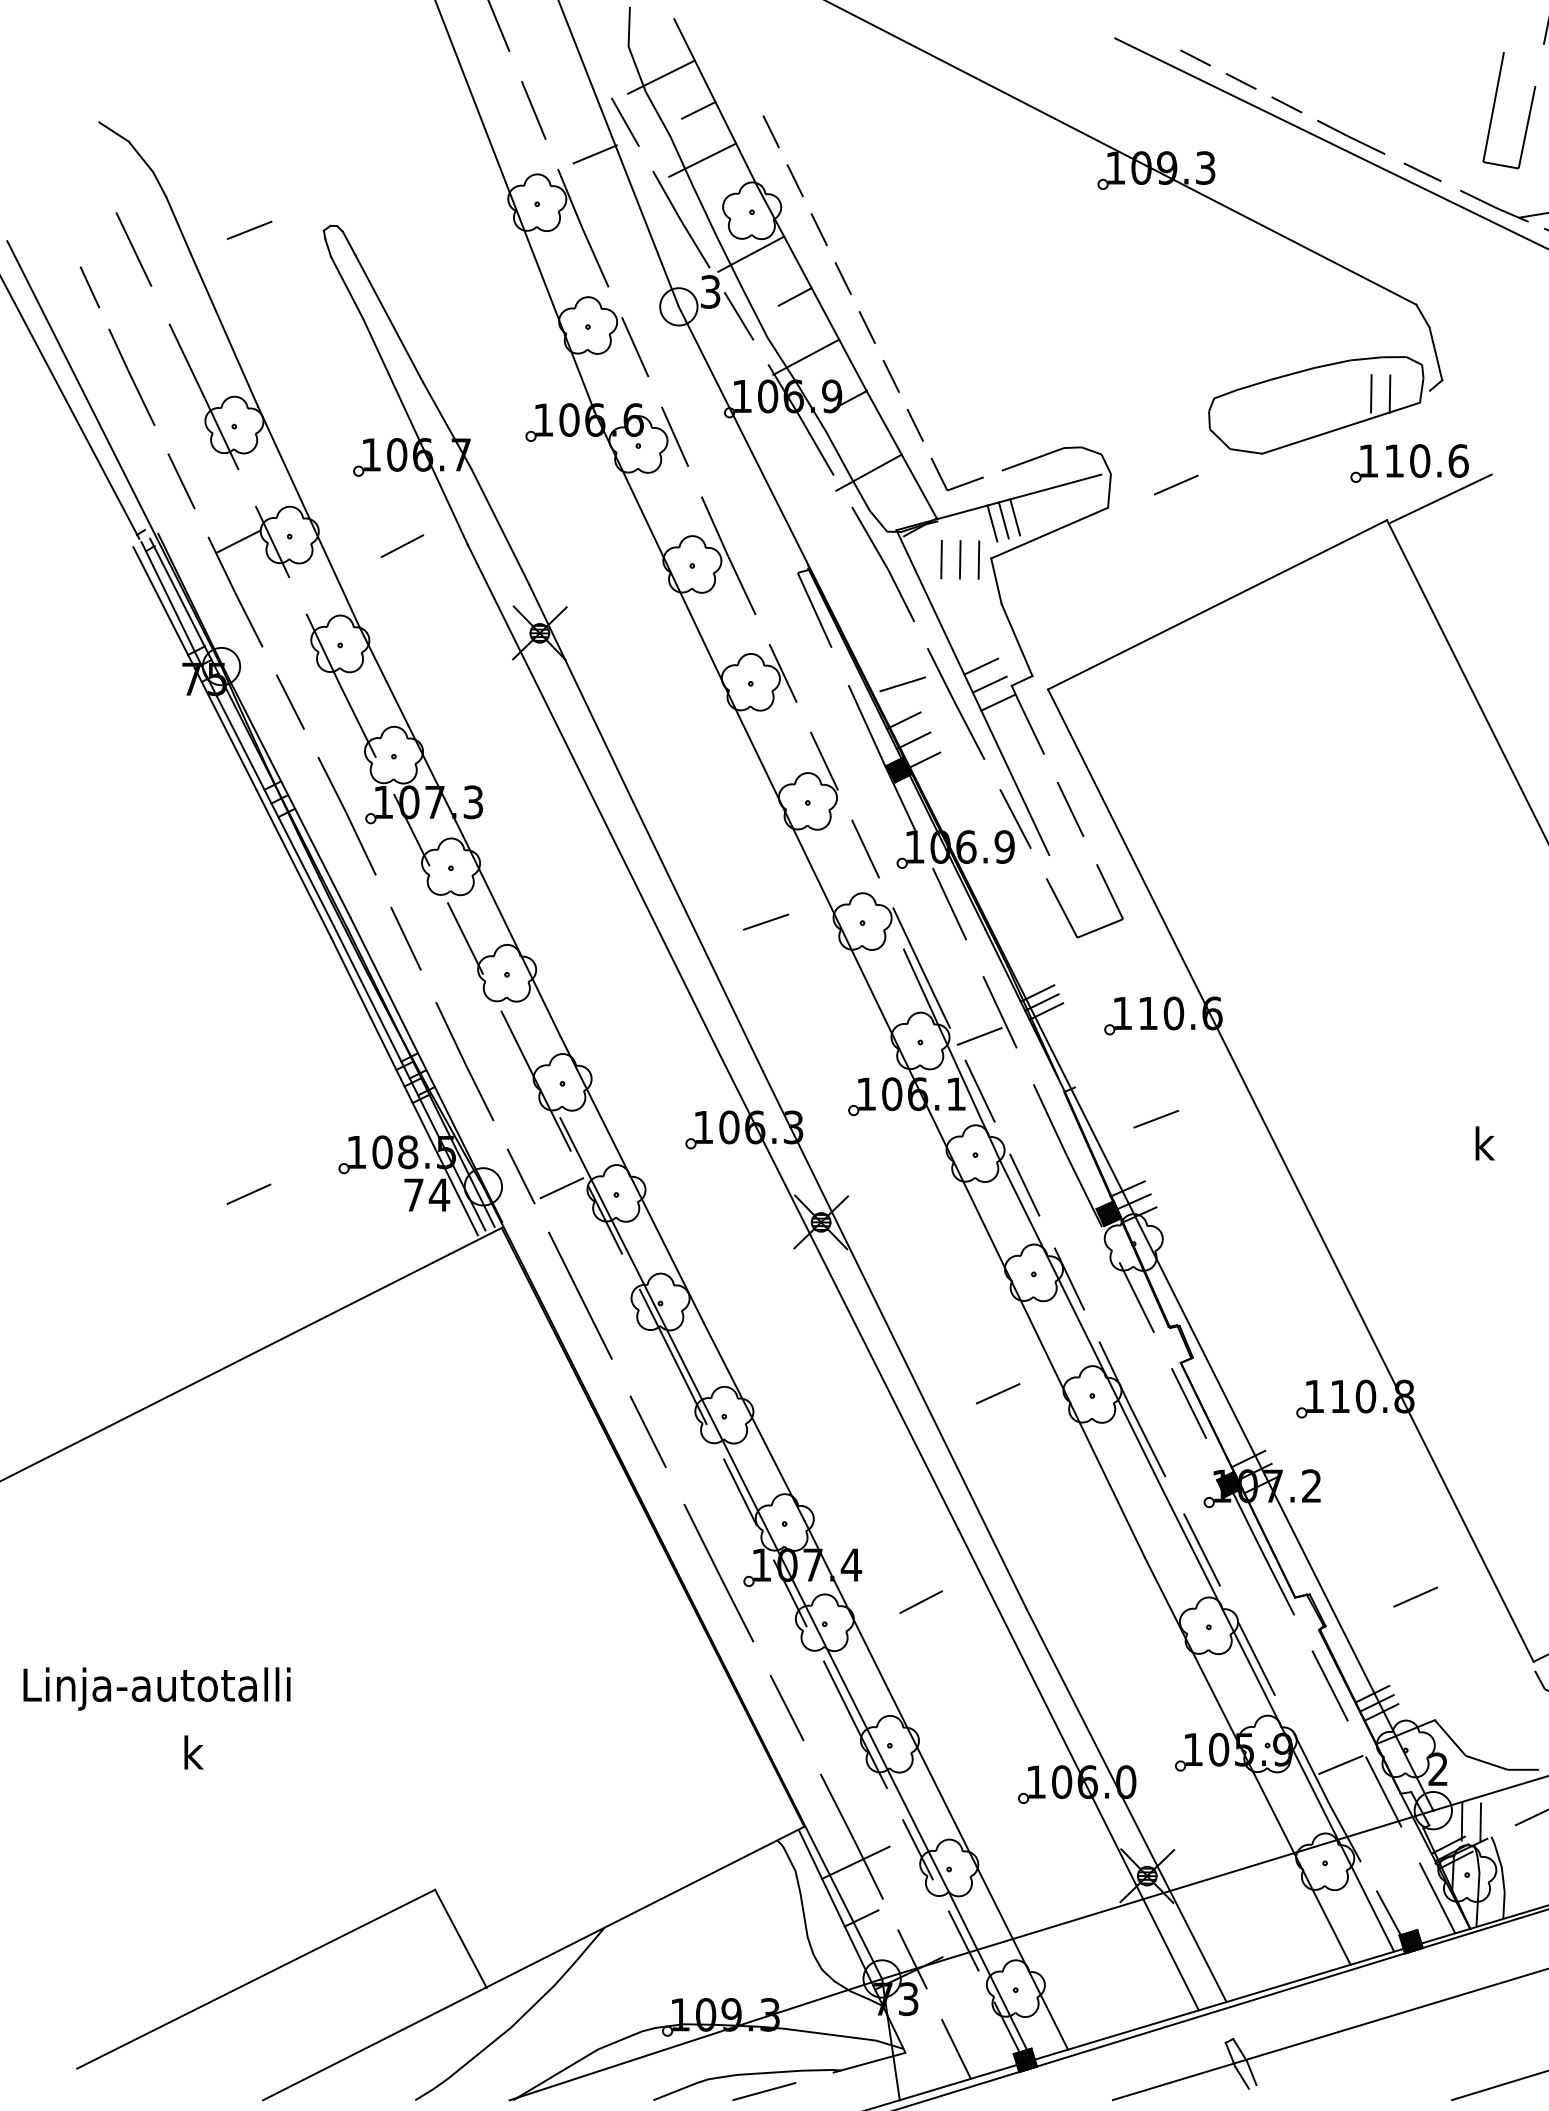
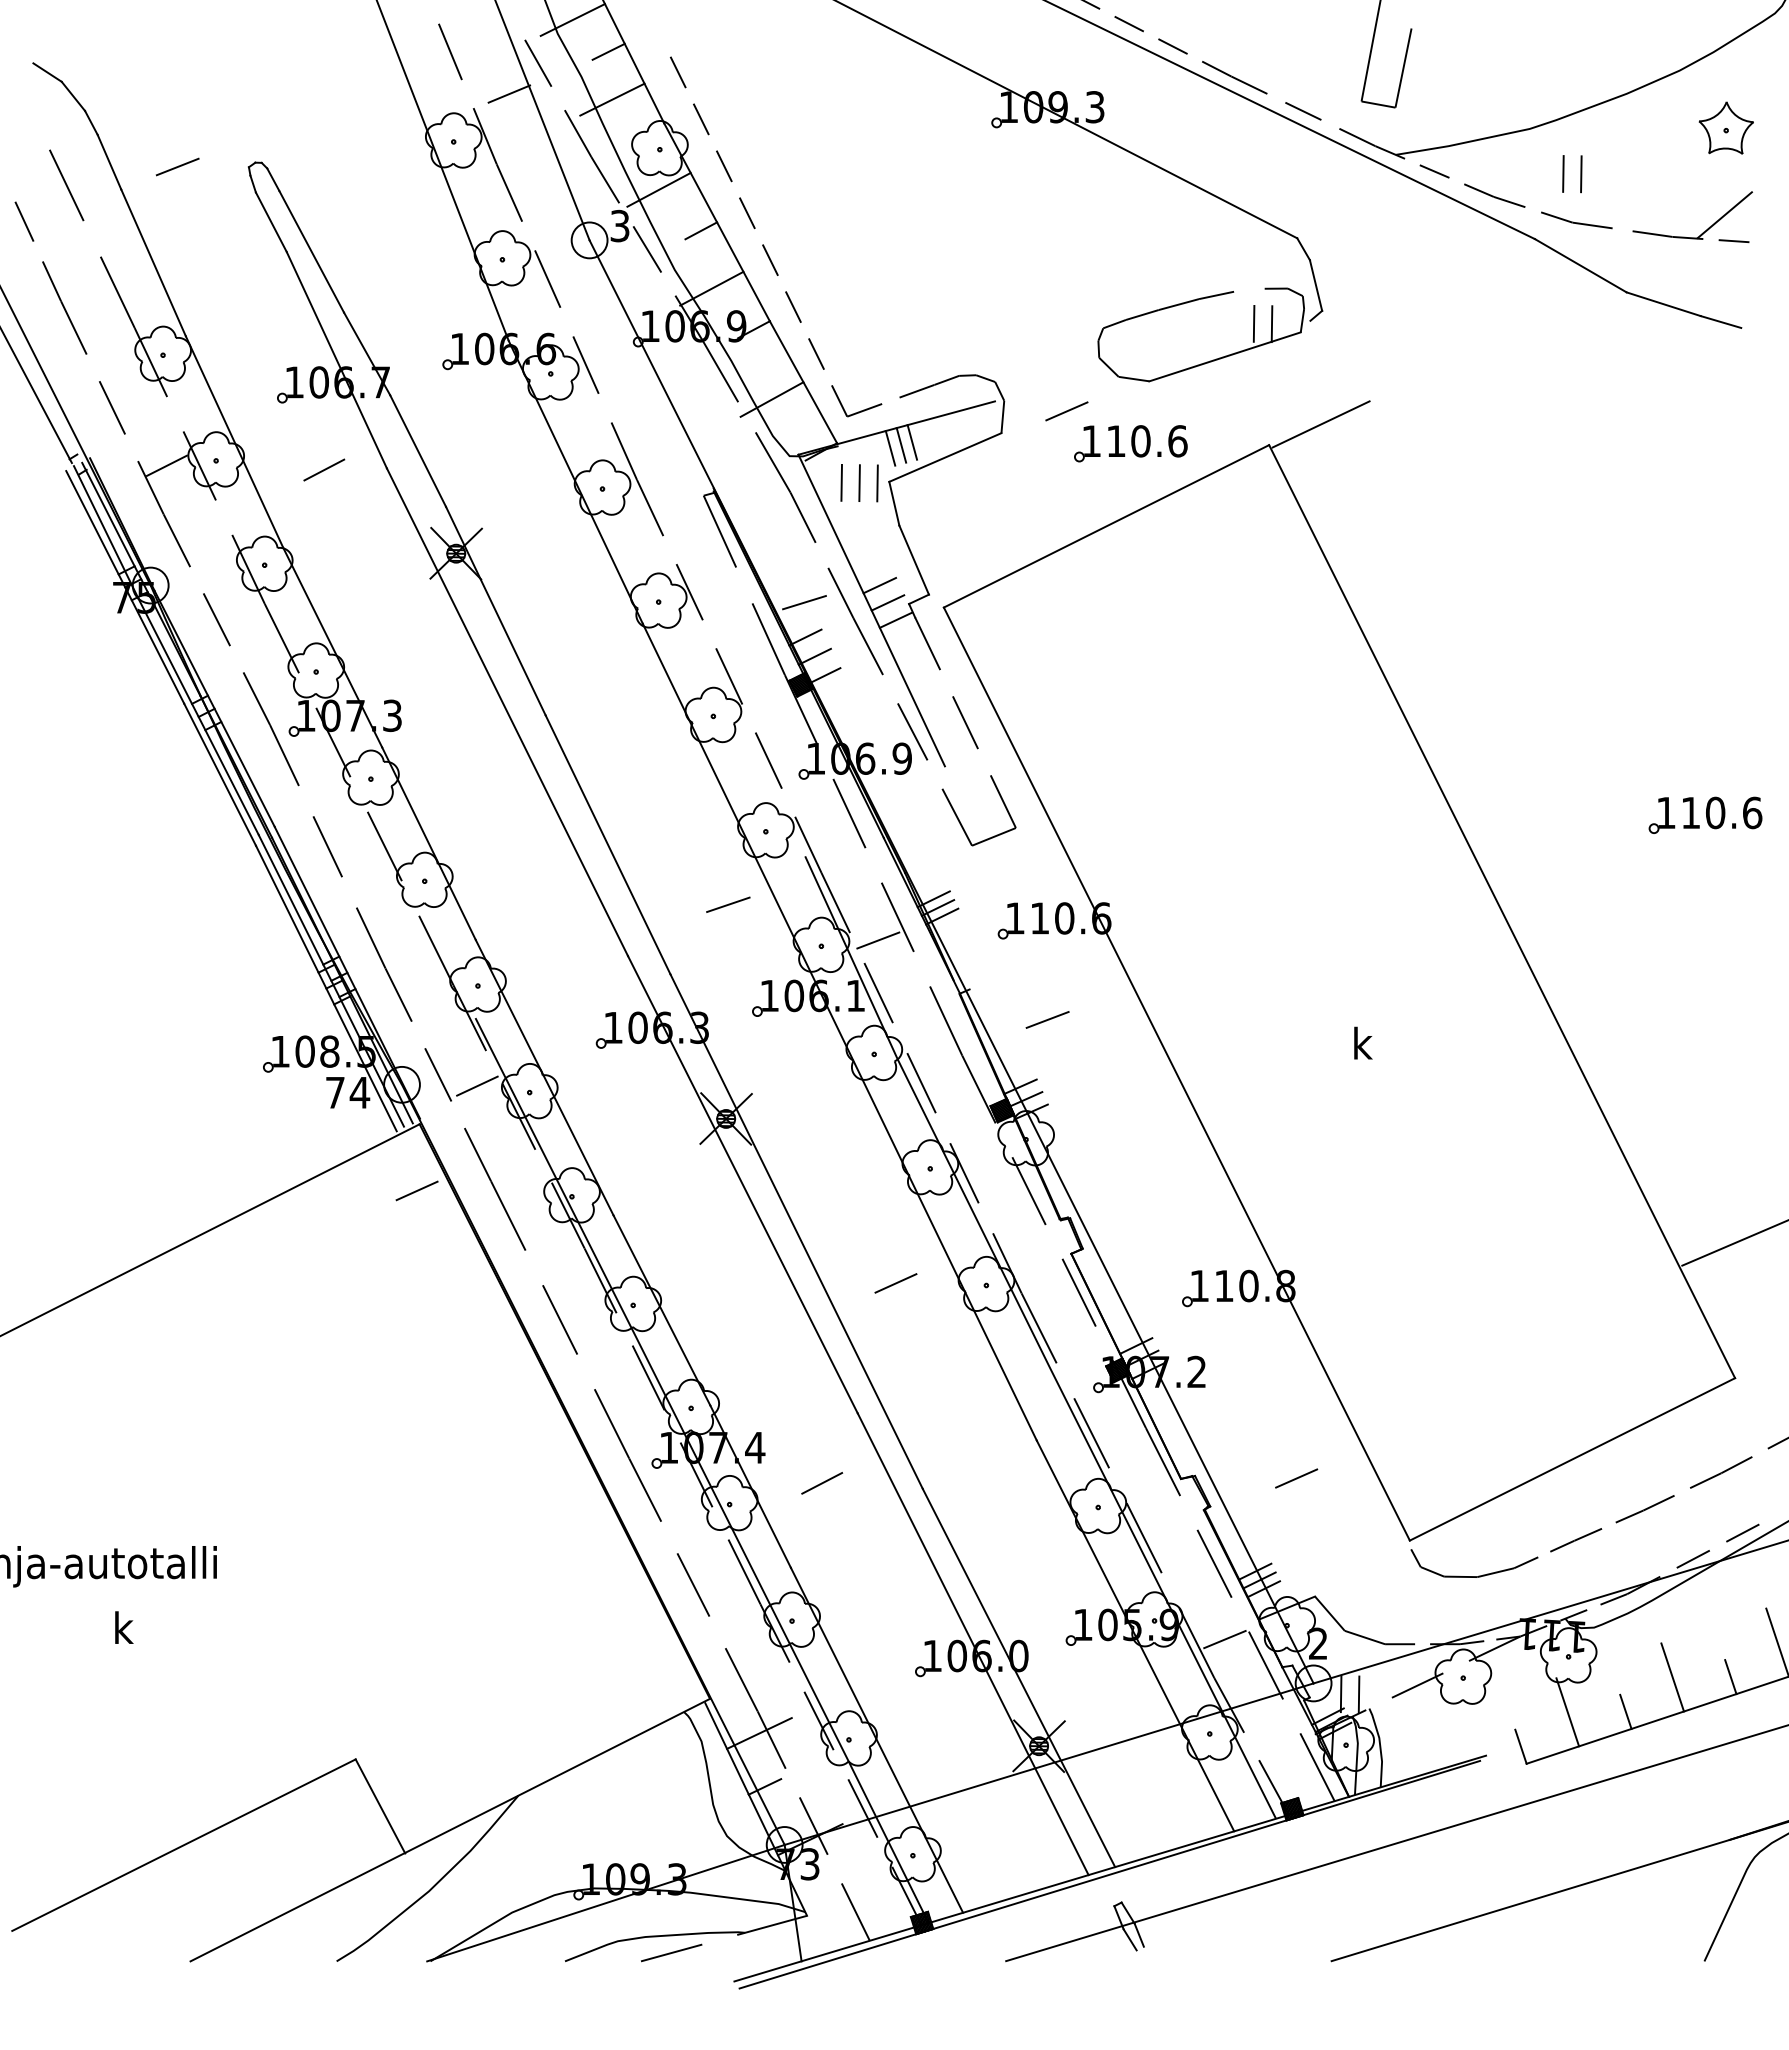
line: (1366, 358) -> (1249, 289), removed
part: (1409, 463) -> (1130, 443), moved
line: (766, 921) -> (728, 904), moved
line: (248, 1193) -> (416, 1190), moved

